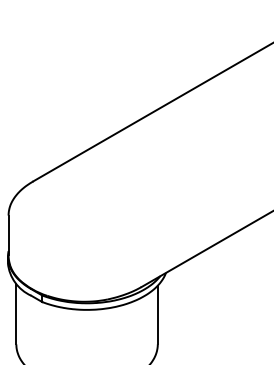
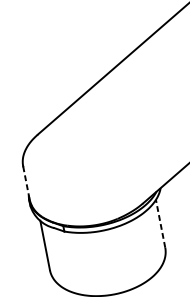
line: (8, 235) -> (26, 182), solid -> dashed
line: (157, 314) -> (160, 223), solid -> dashed

